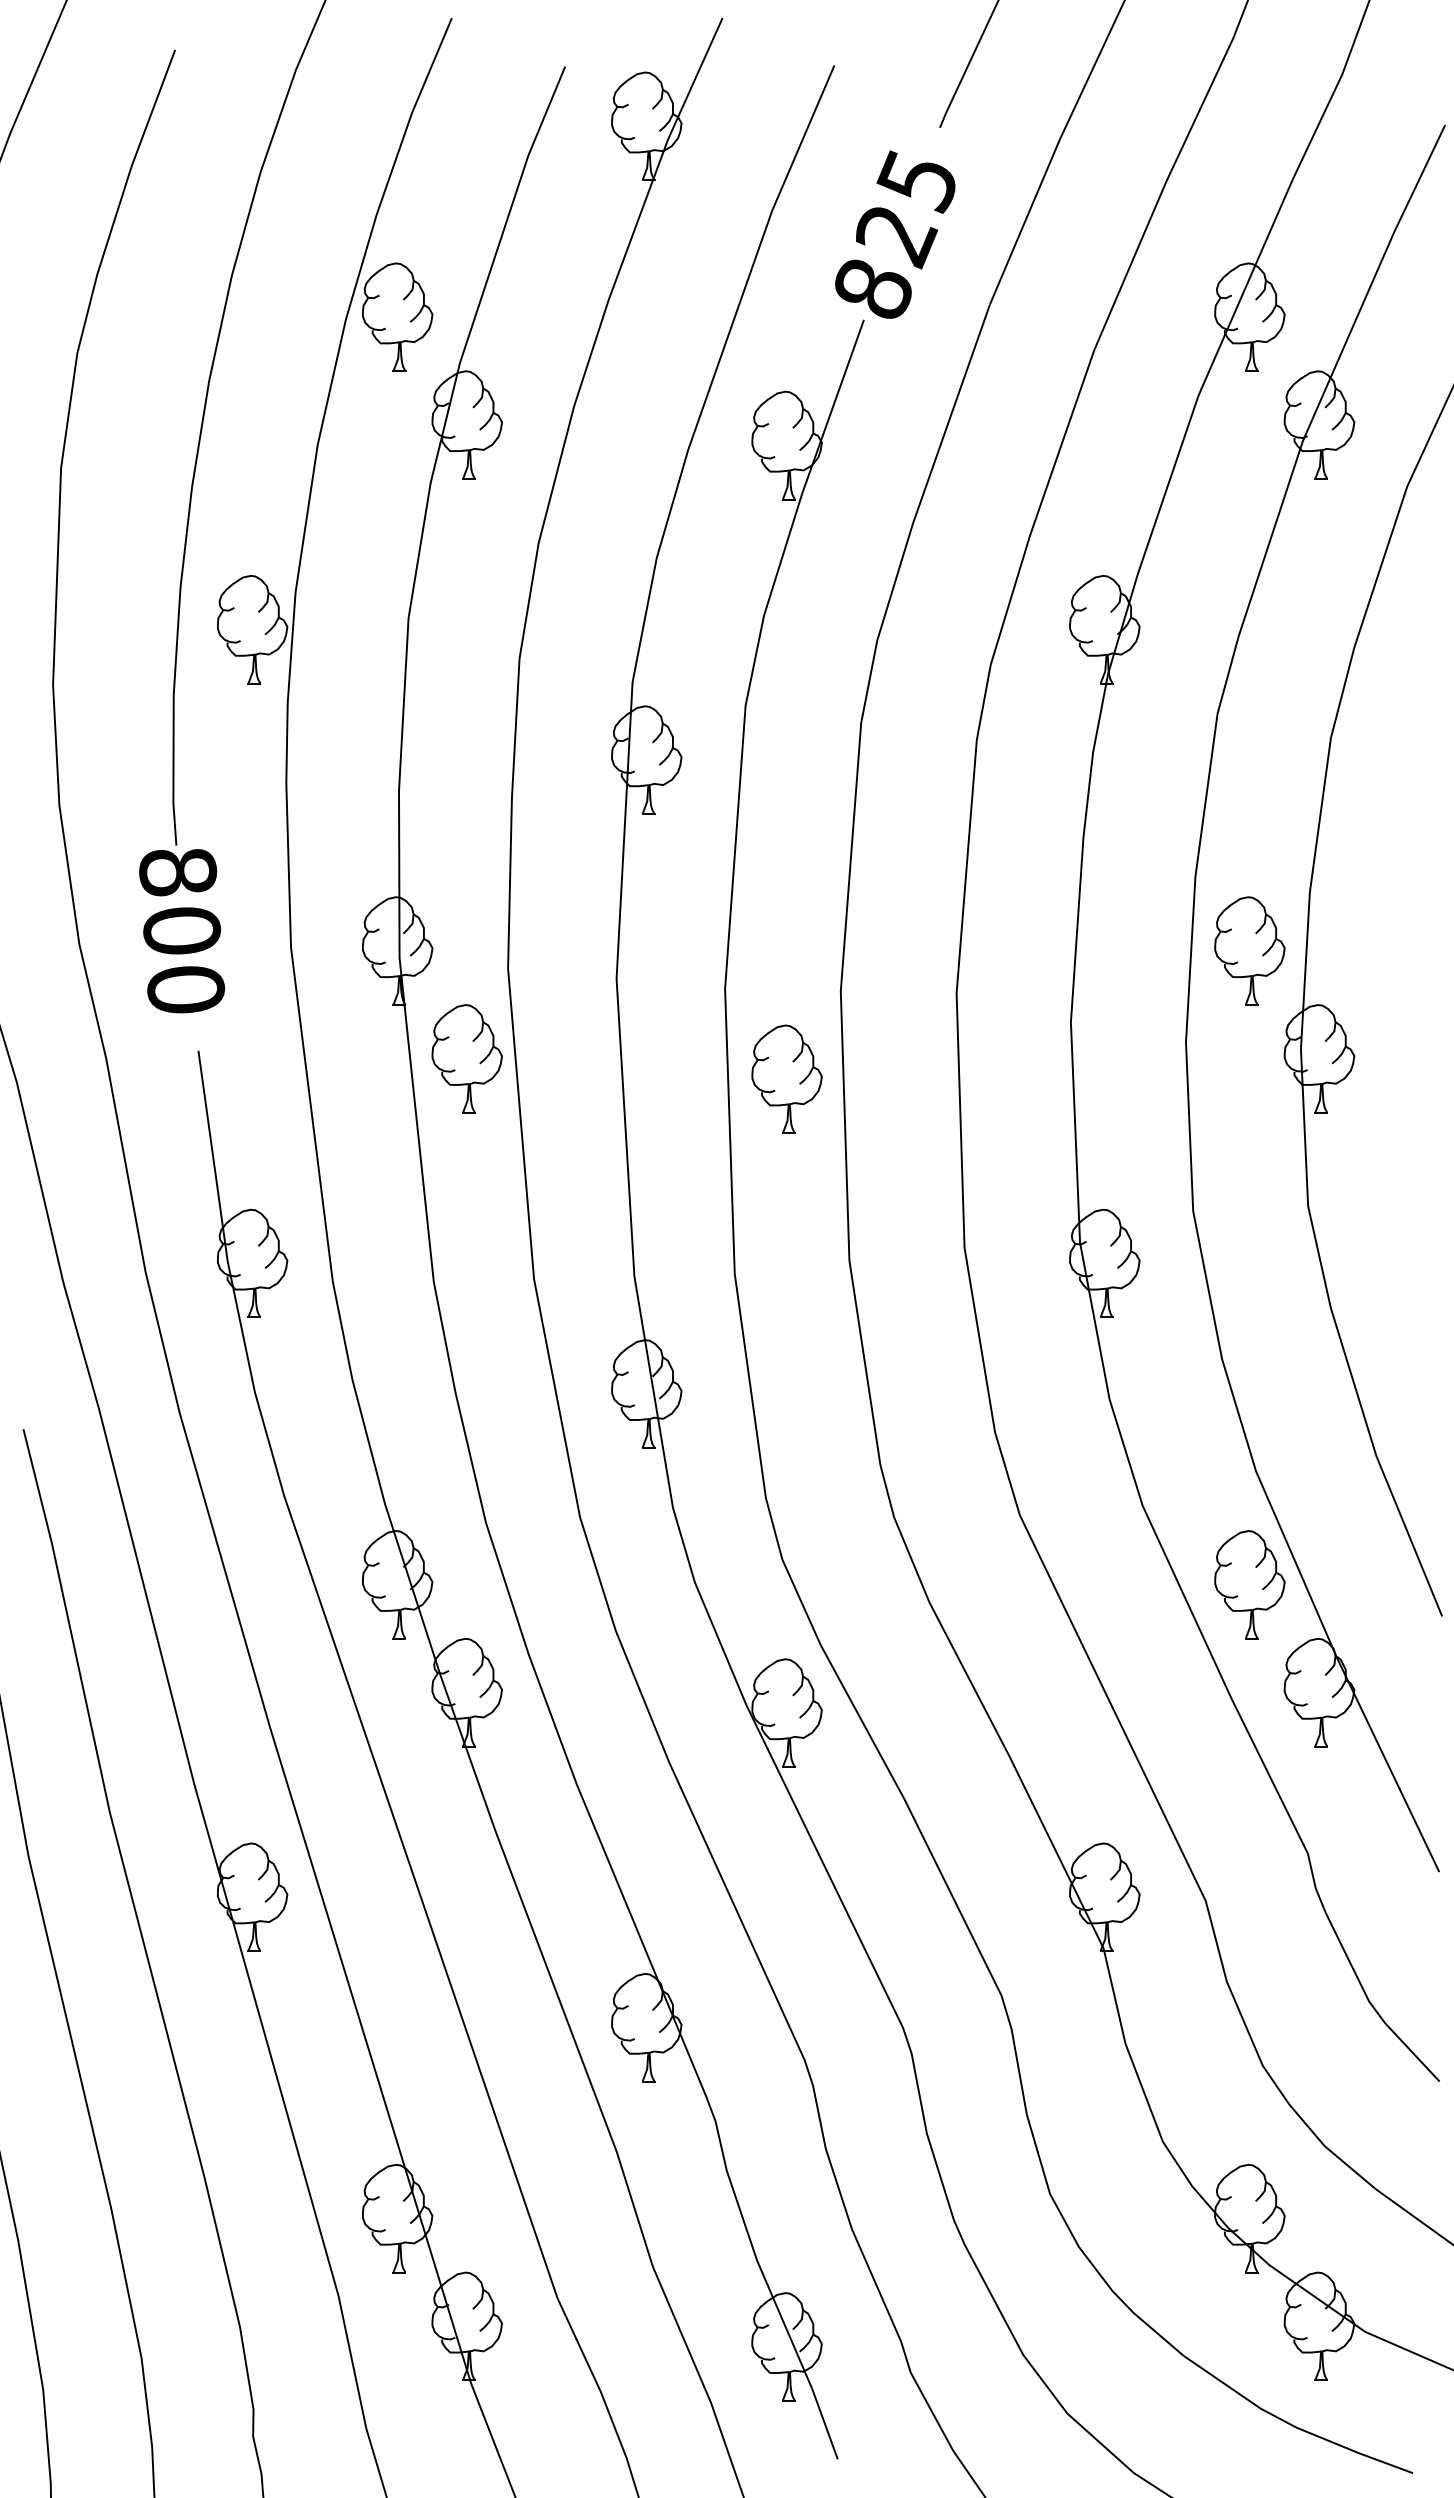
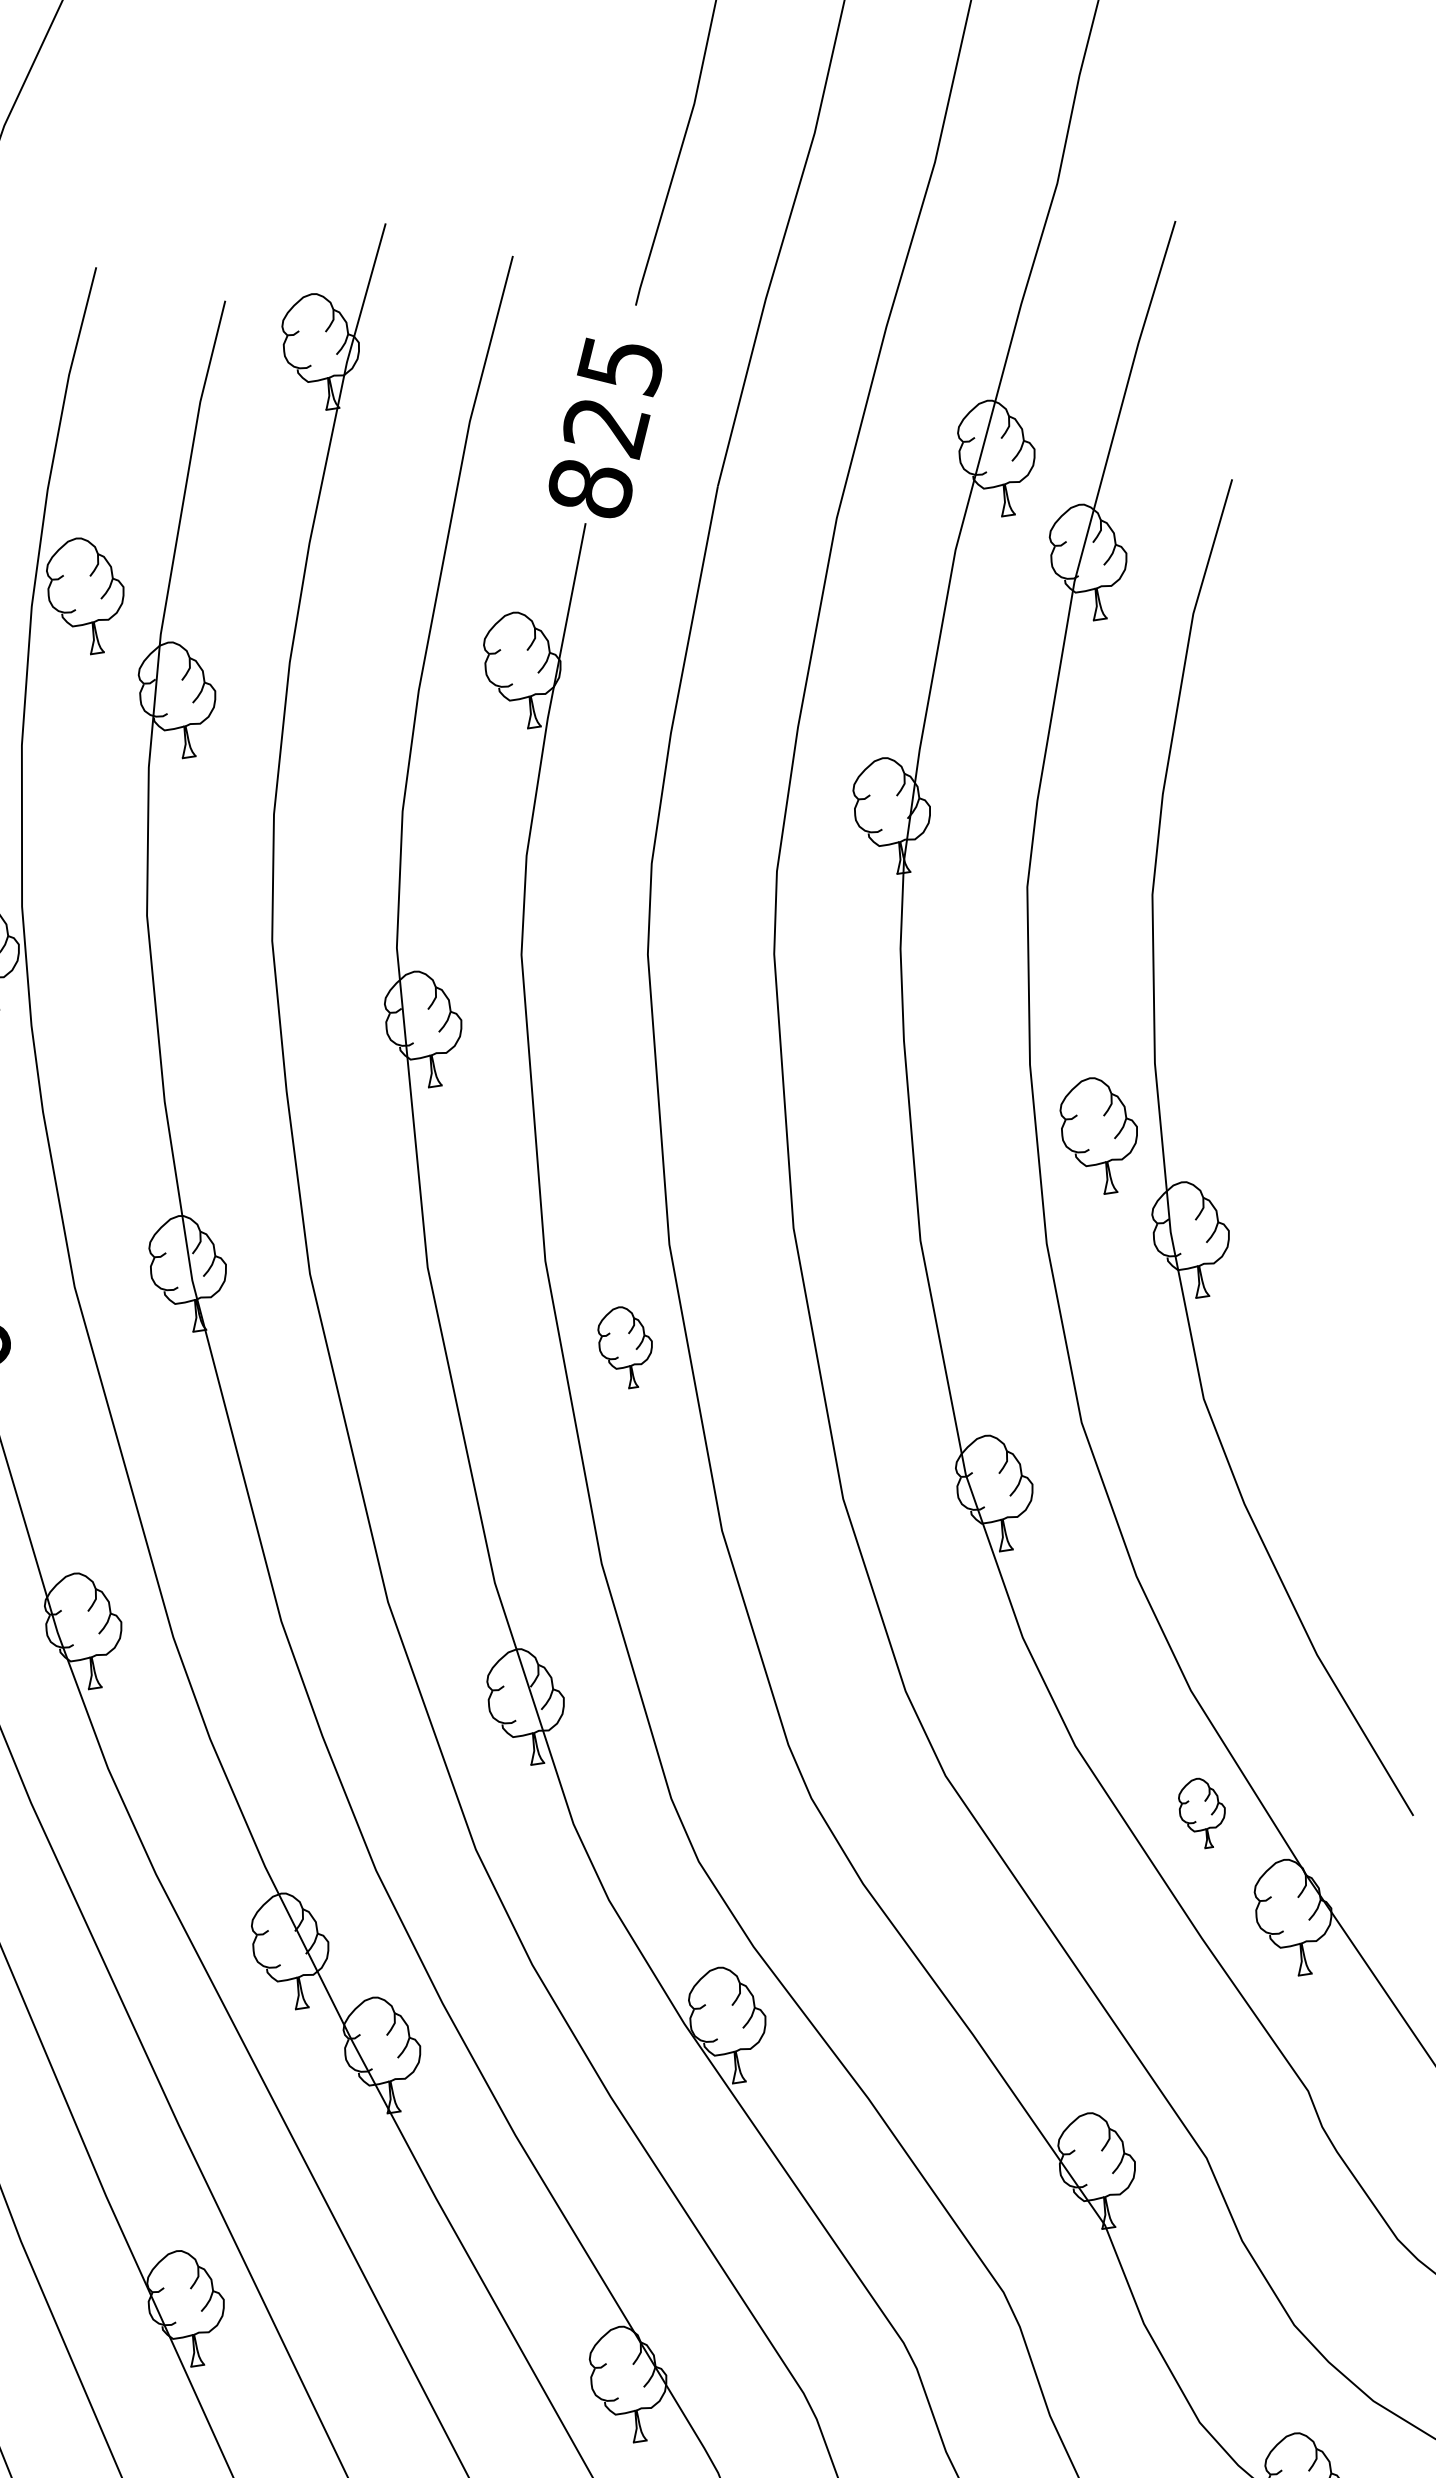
part: (466, 1058) -> (280, 1377), removed
part: (786, 1078) -> (625, 1346), size x0.7
part: (1249, 1584) -> (1202, 1812), size x0.6

